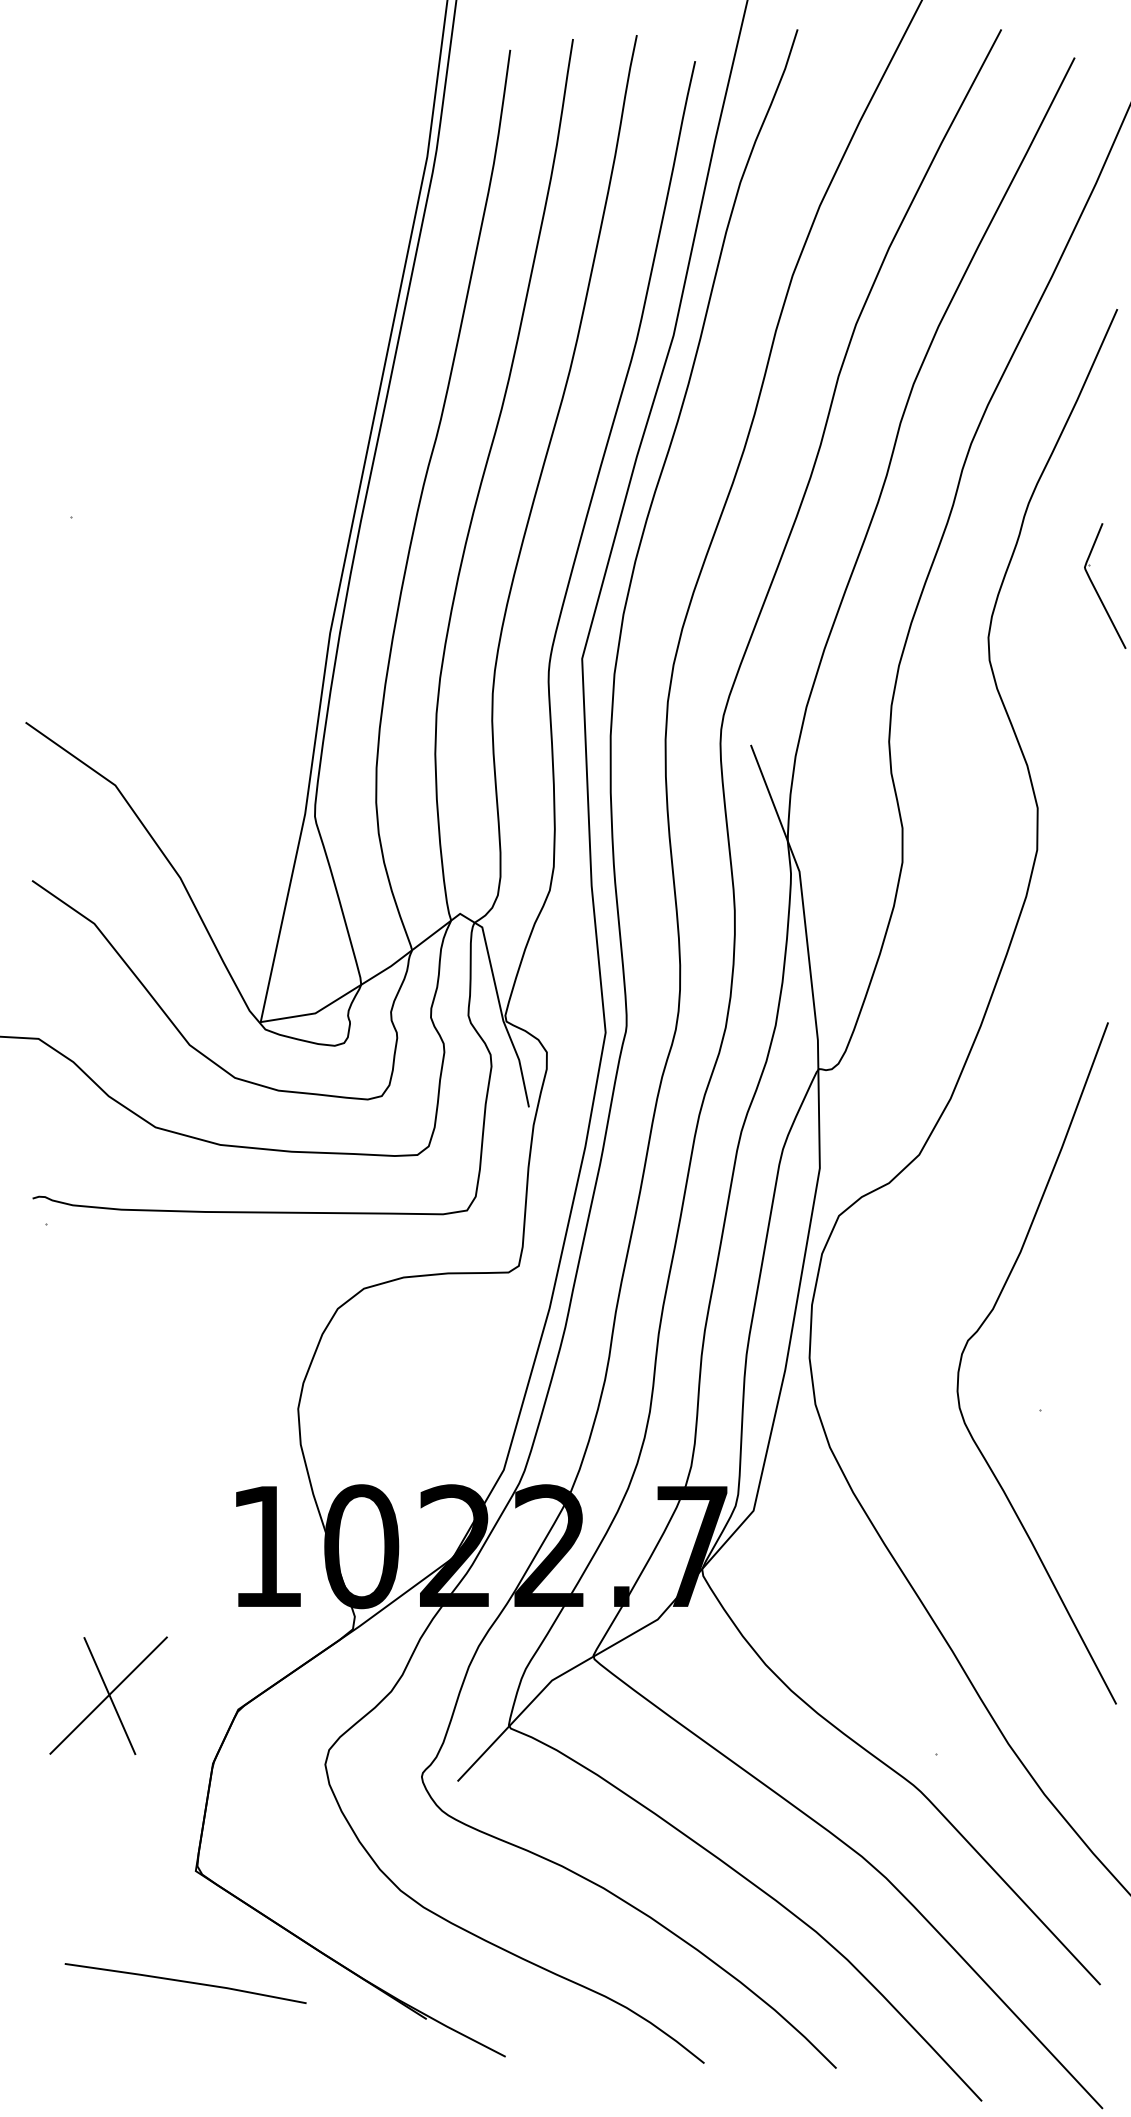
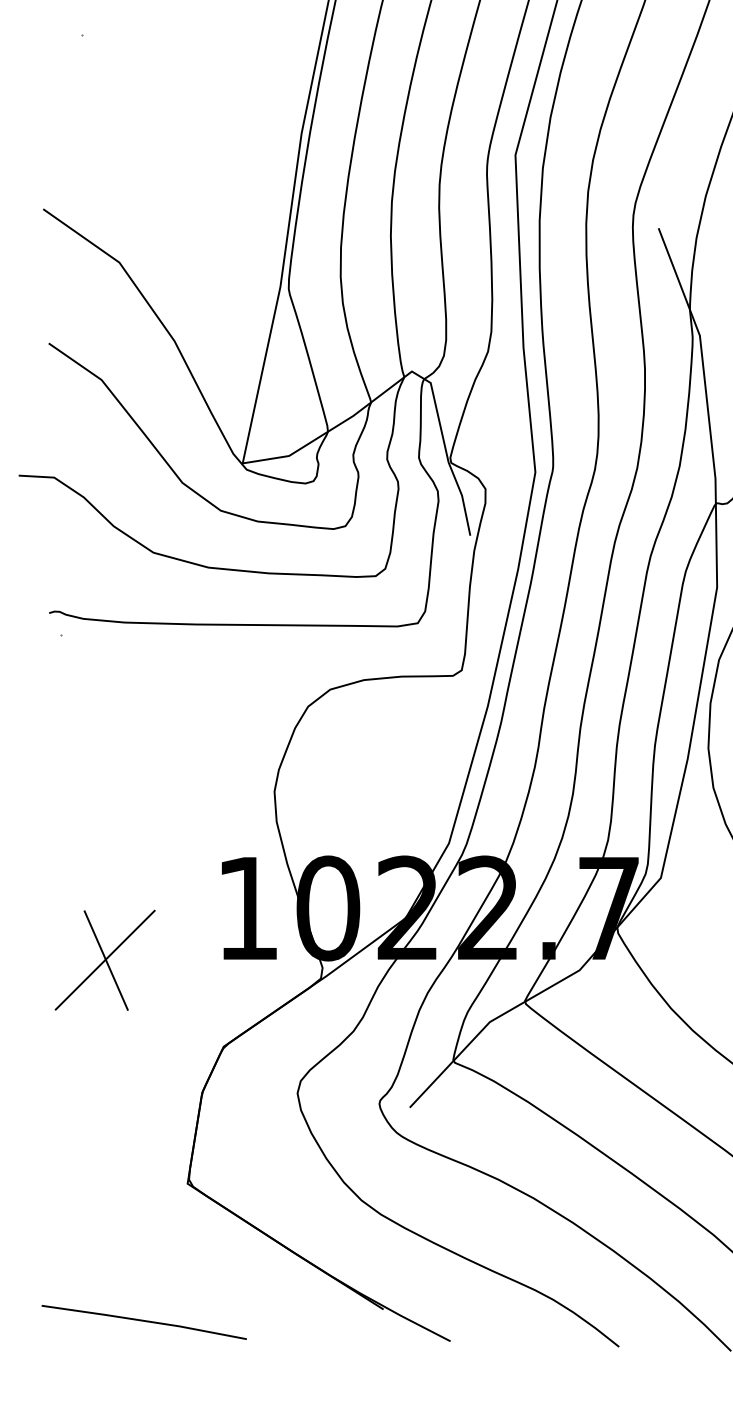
part: (108, 1695) -> (105, 960), moved
line: (185, 1982) -> (144, 1321), moved

